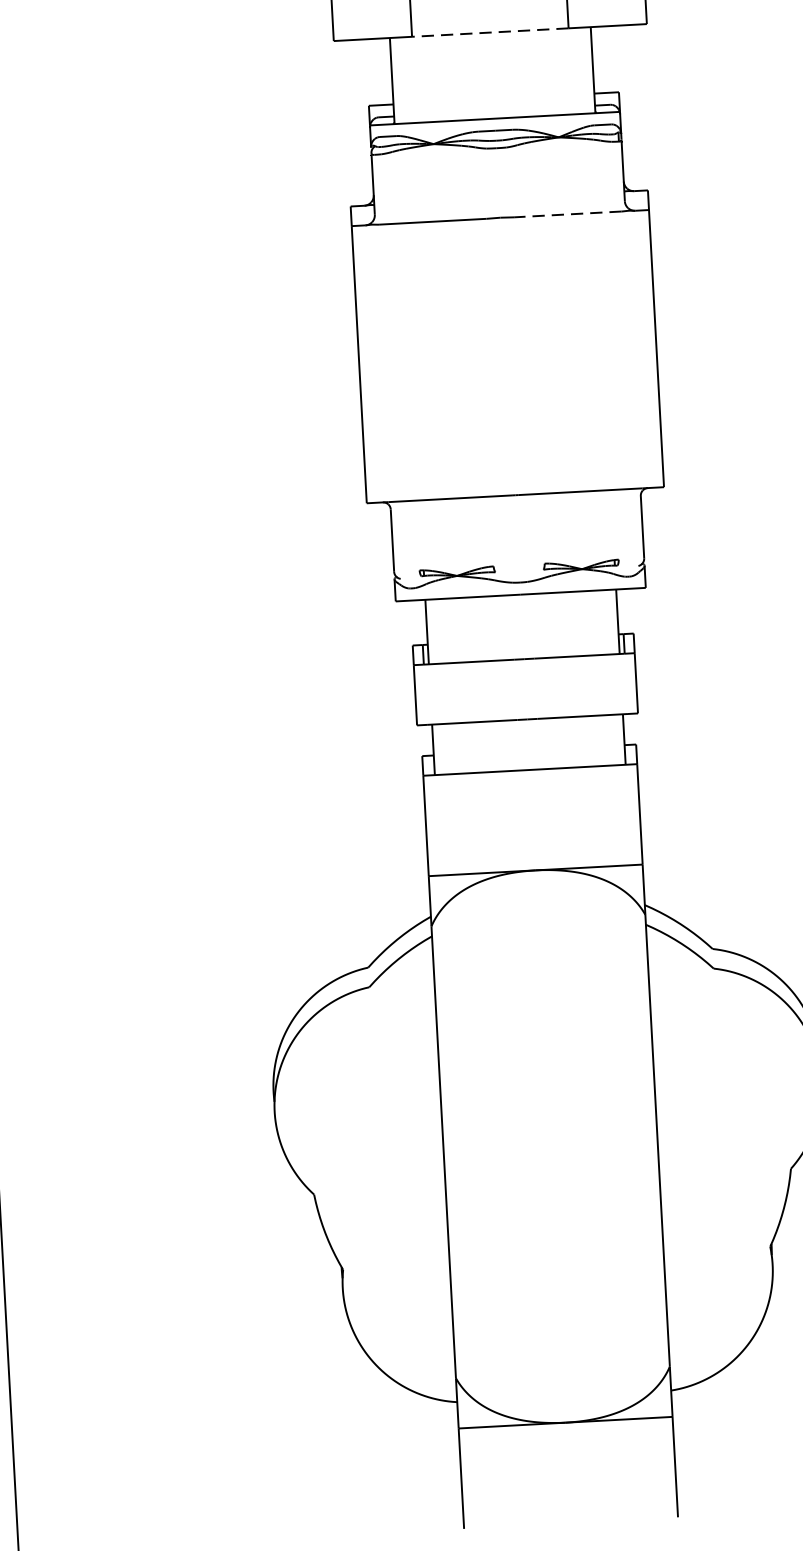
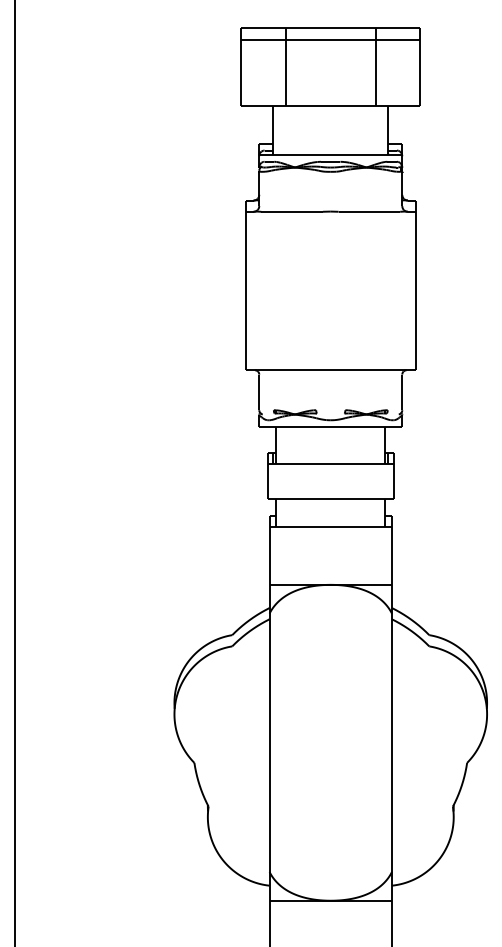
line: (489, 32) -> (330, 105), dashed -> solid
line: (568, 213) -> (369, 211), dashed -> solid

